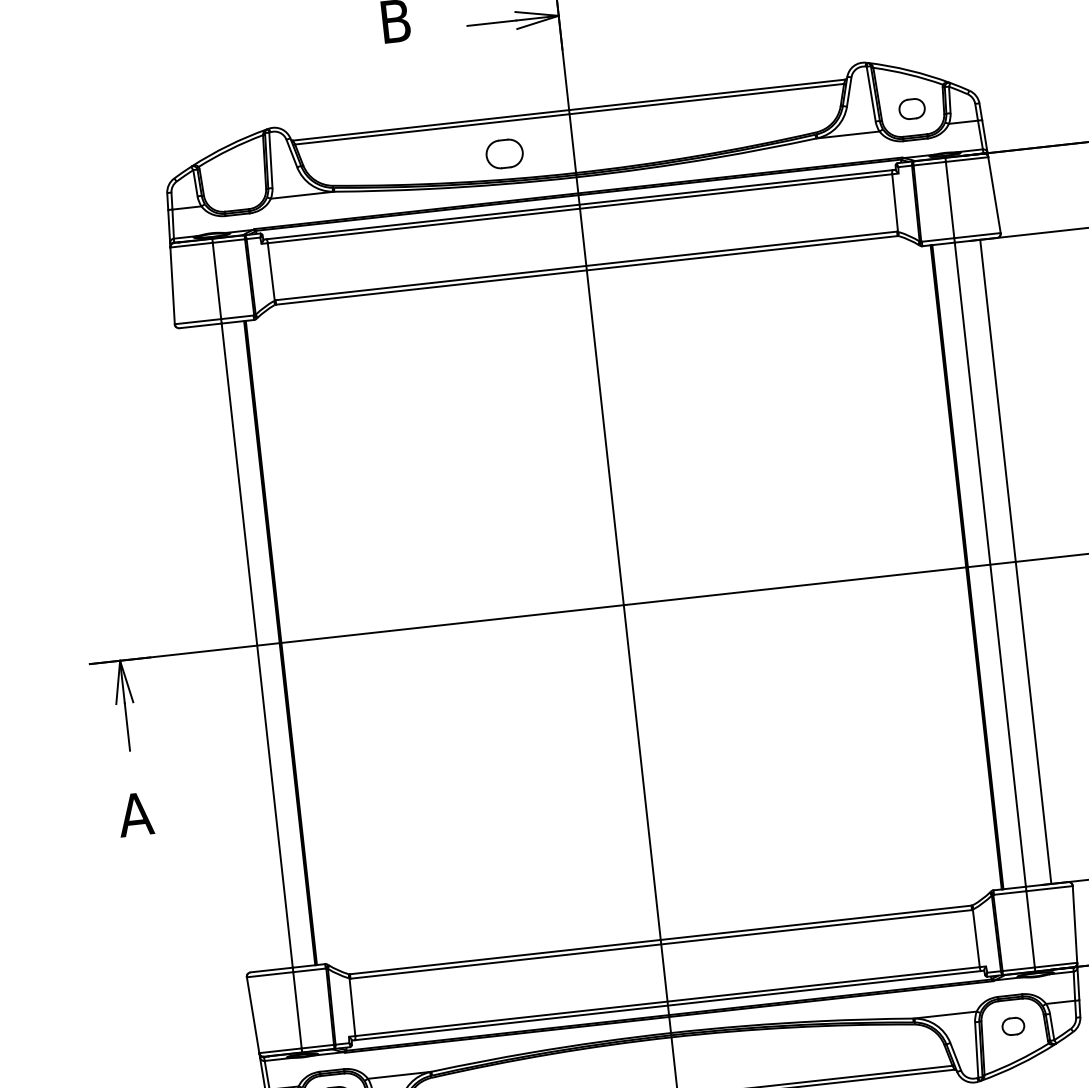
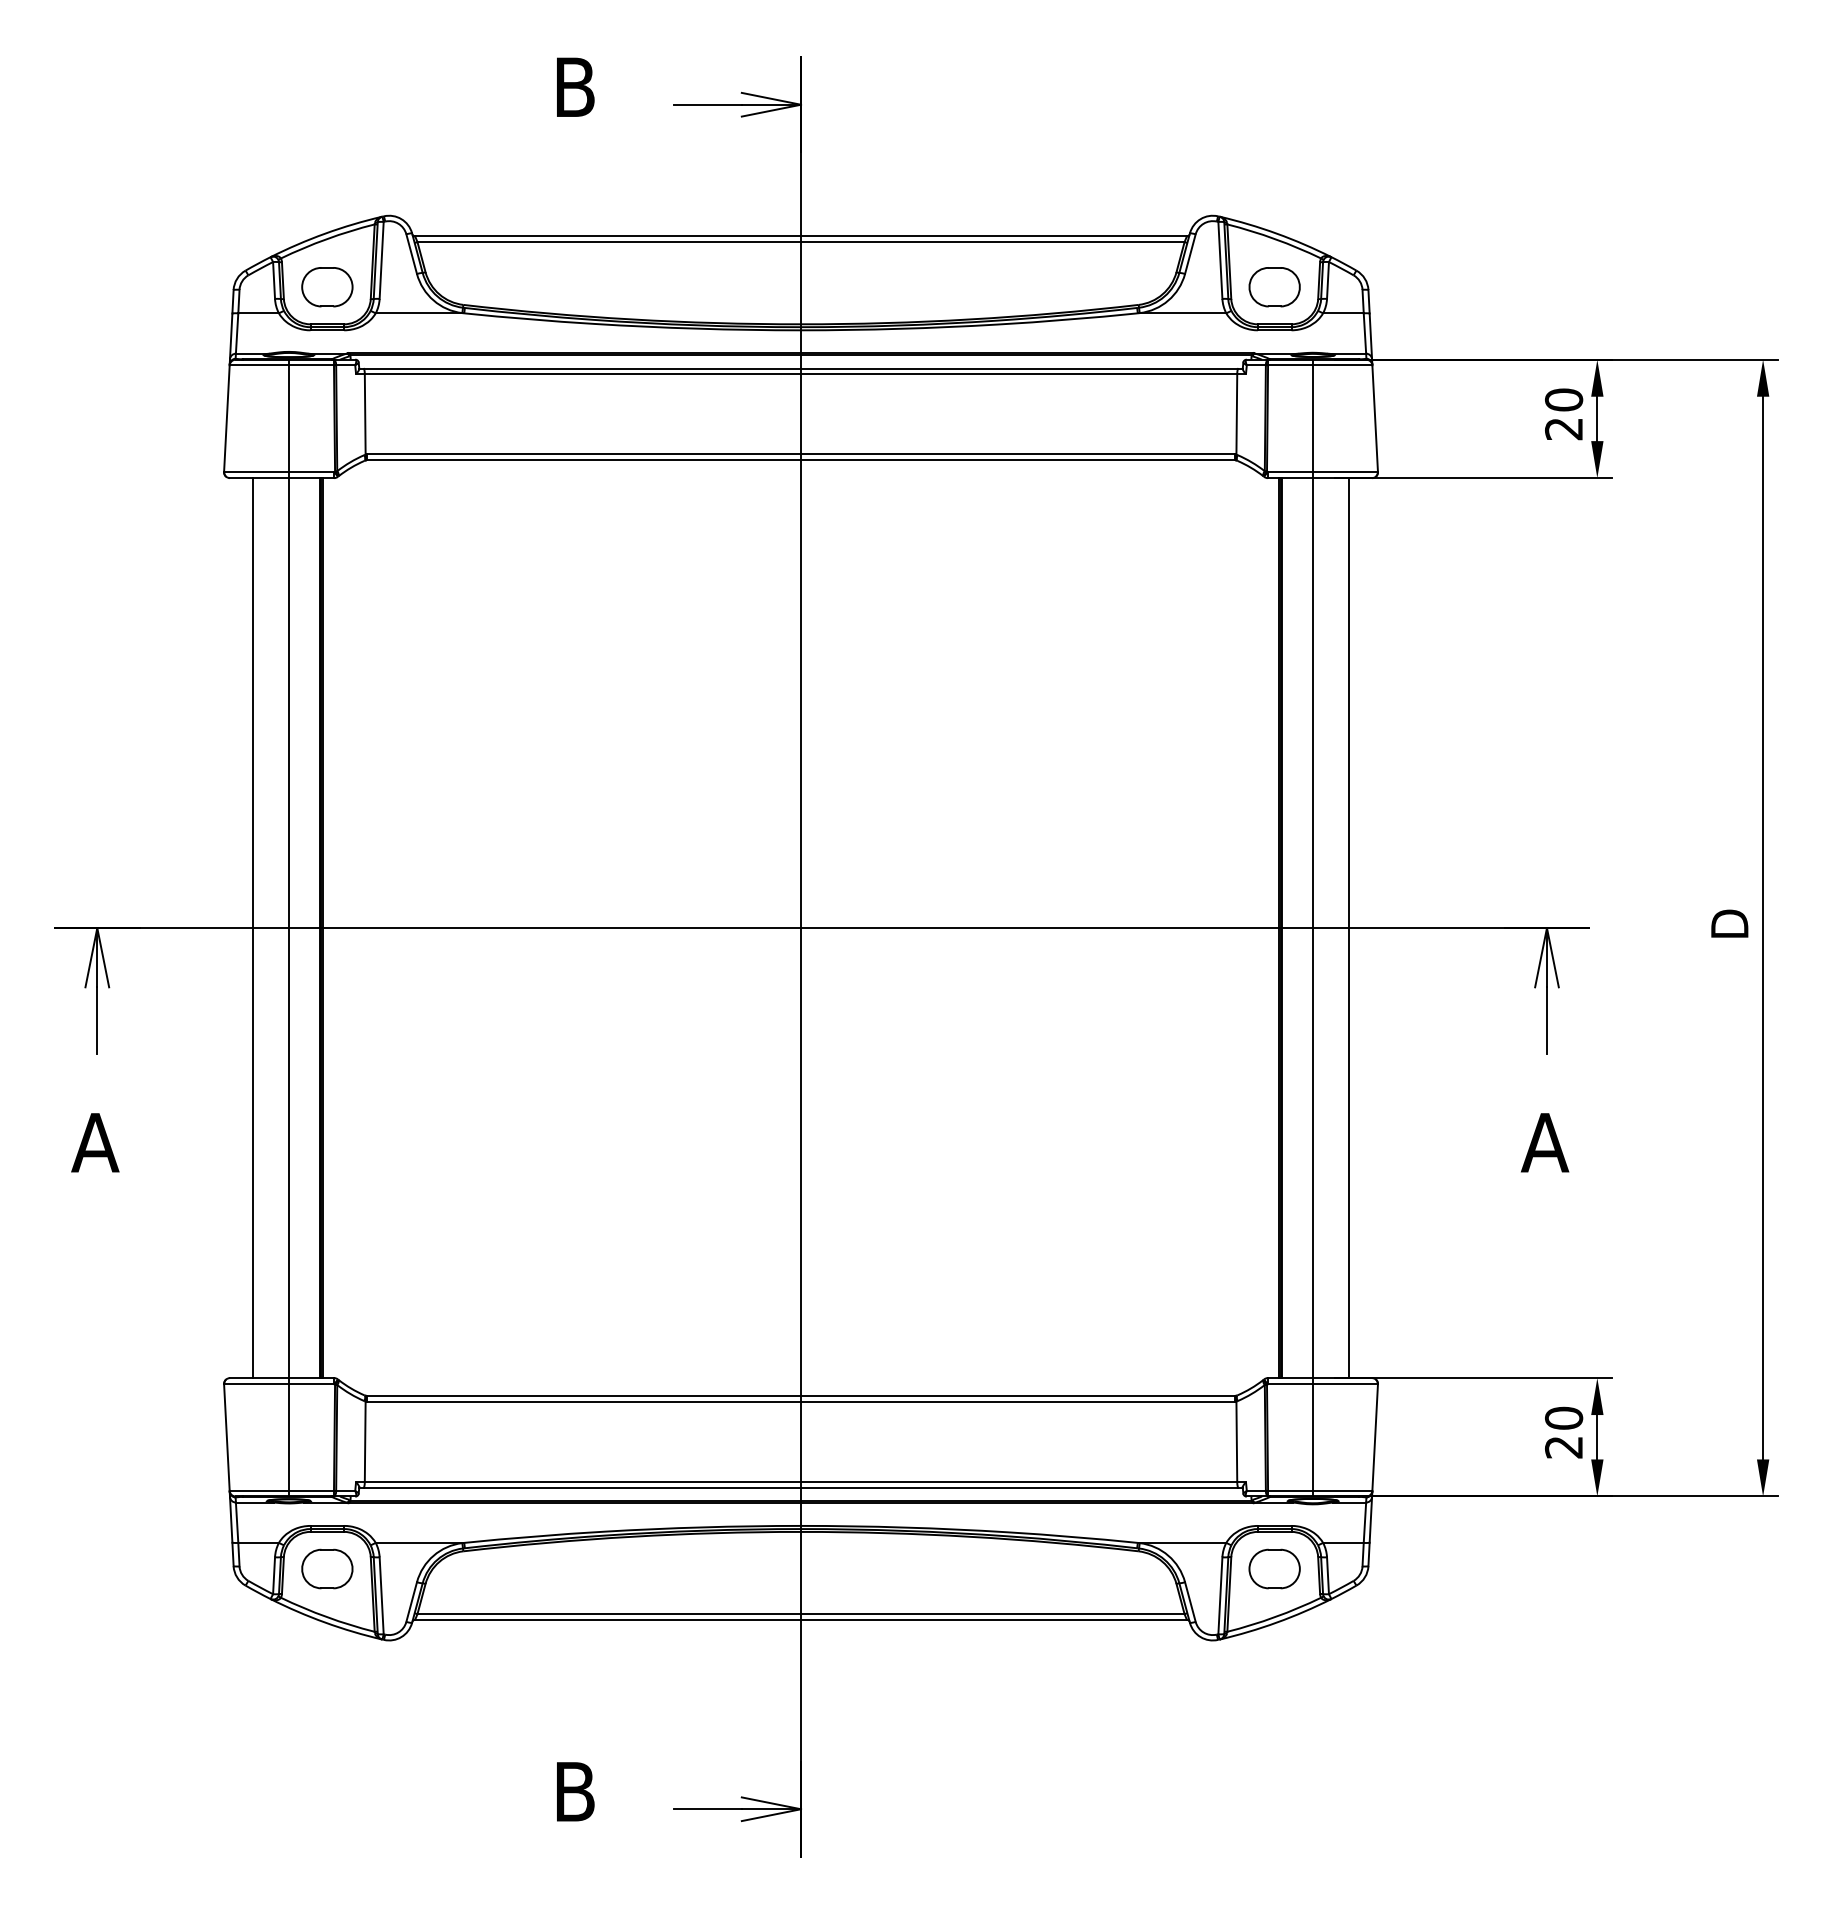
part: (912, 109) -> (1274, 287), size x1.43
part: (504, 154) -> (327, 287), moved
line: (231, 648) -> (253, 928), added
part: (1013, 1026) -> (1274, 1568), size x1.67

